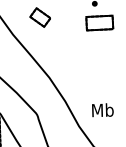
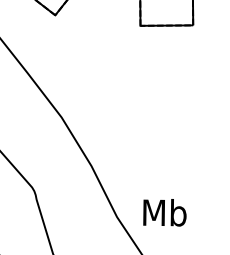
text: (102, 110) -> (164, 213), moved

